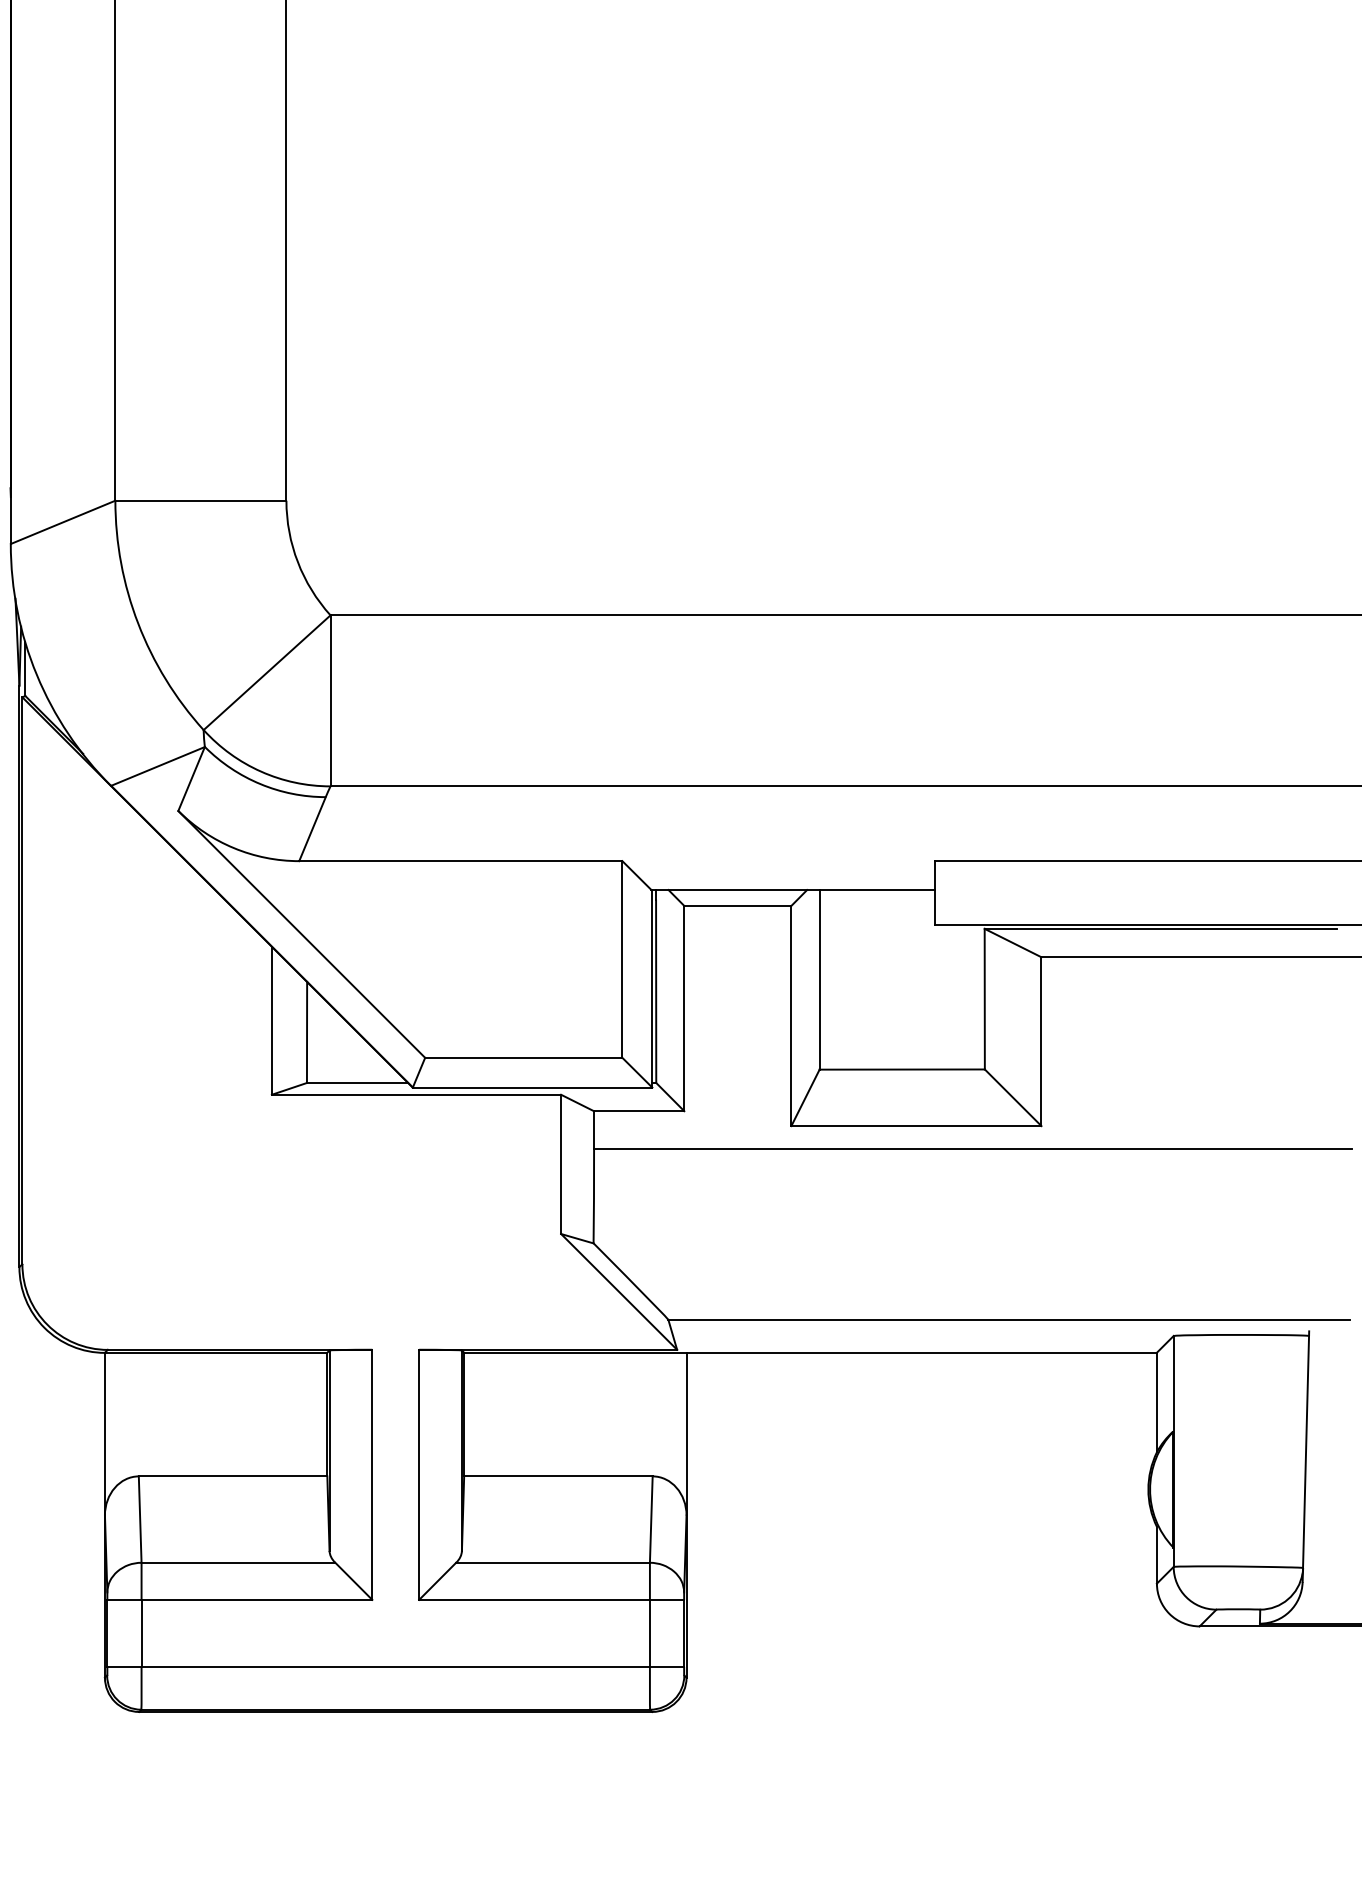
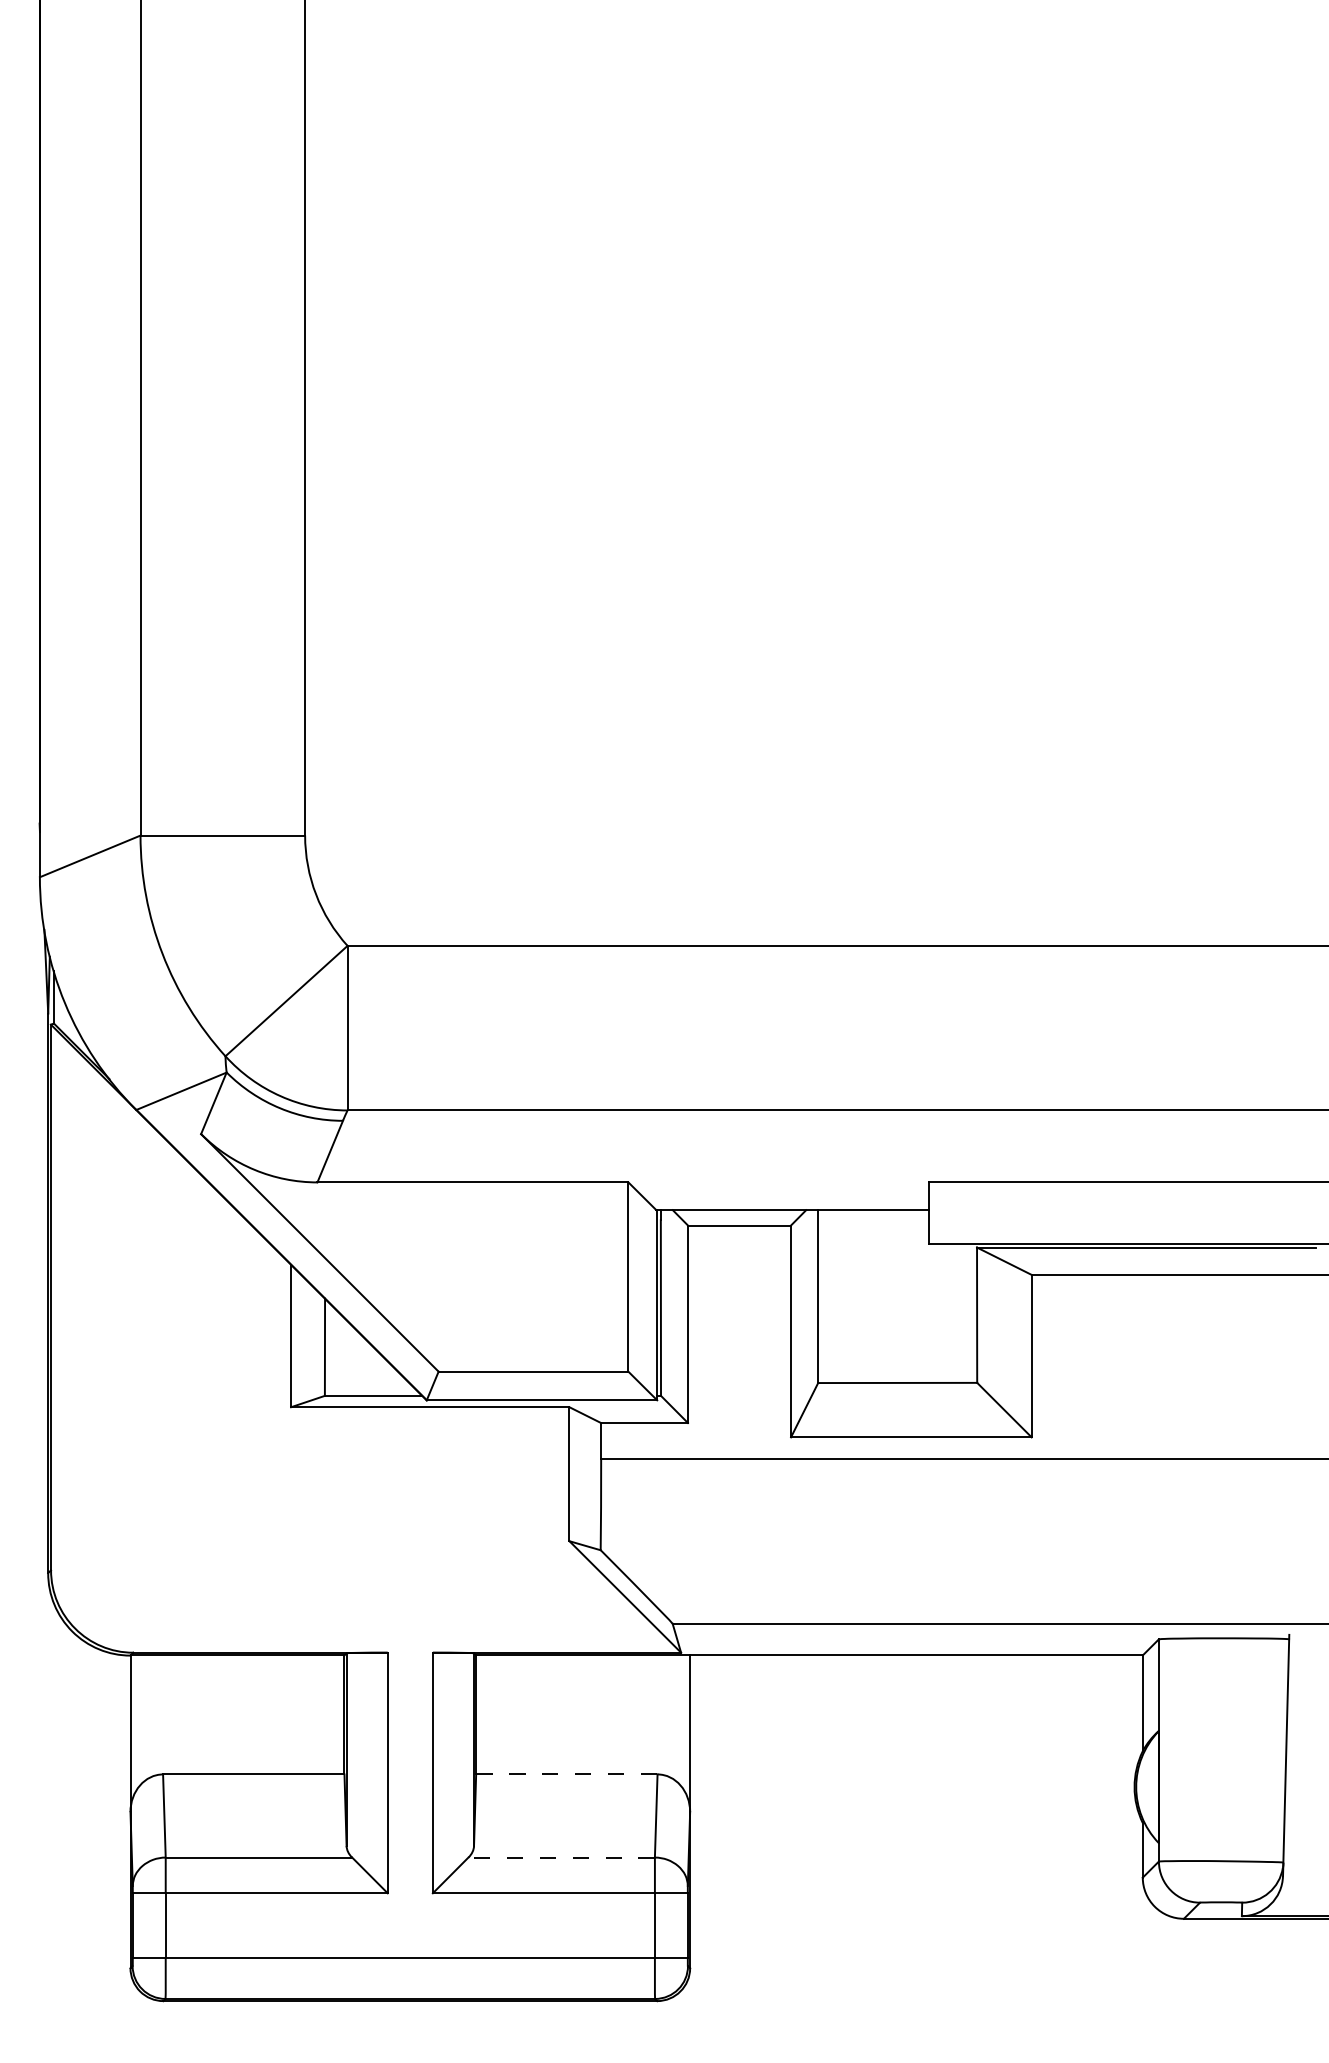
line: (558, 1476) -> (566, 1774), solid -> dashed
line: (552, 1562) -> (561, 1857), solid -> dashed

